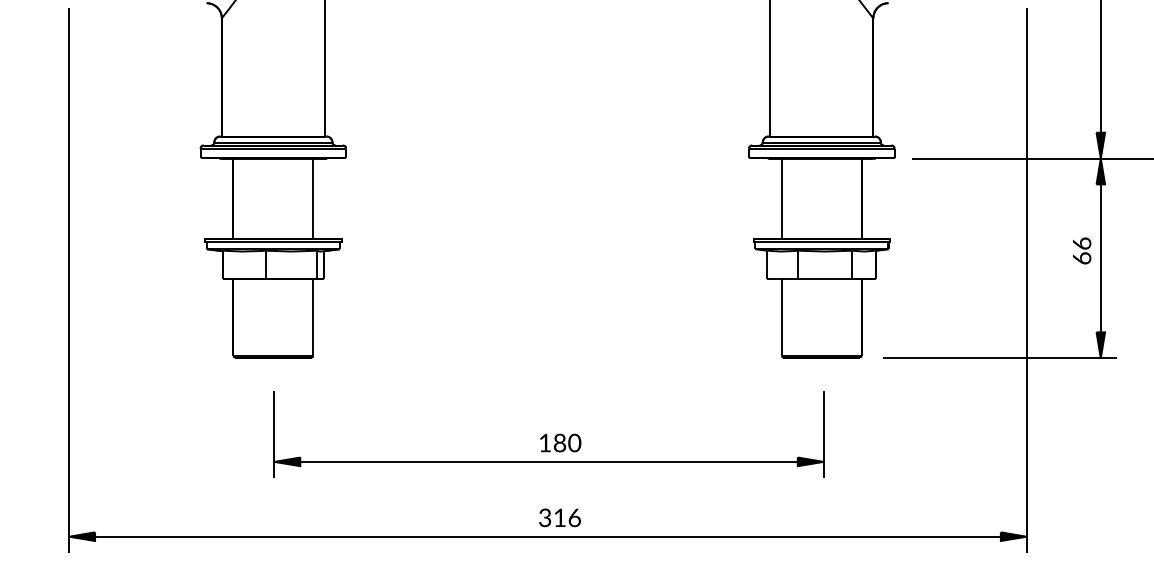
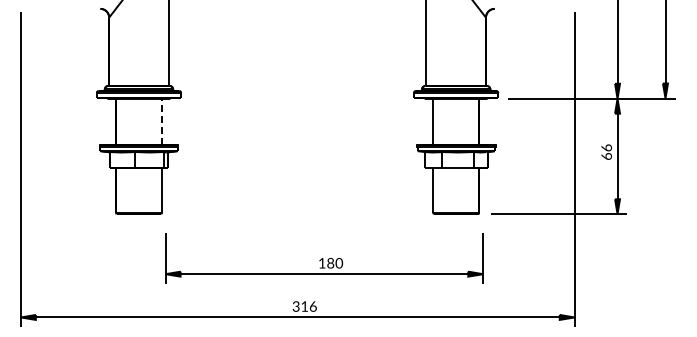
line: (314, 199) -> (162, 122), solid -> dashed
part: (549, 434) -> (324, 258), moved

